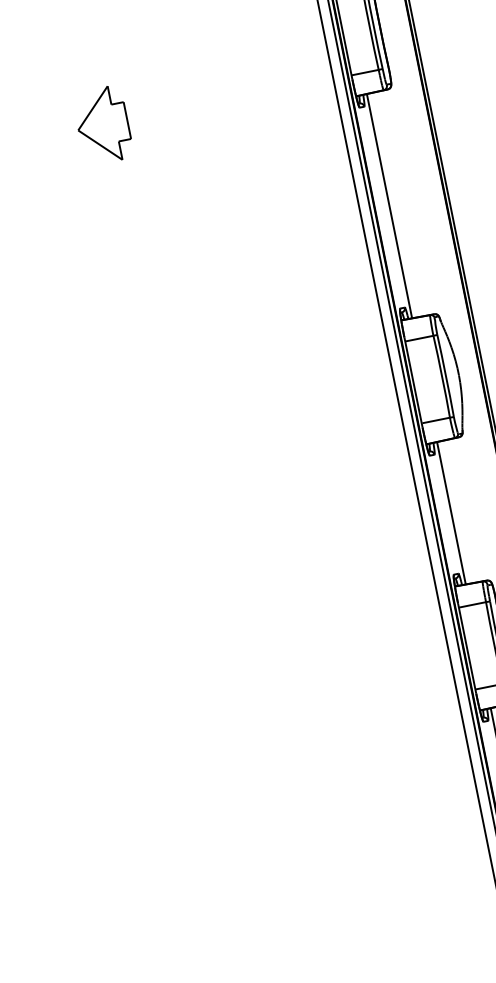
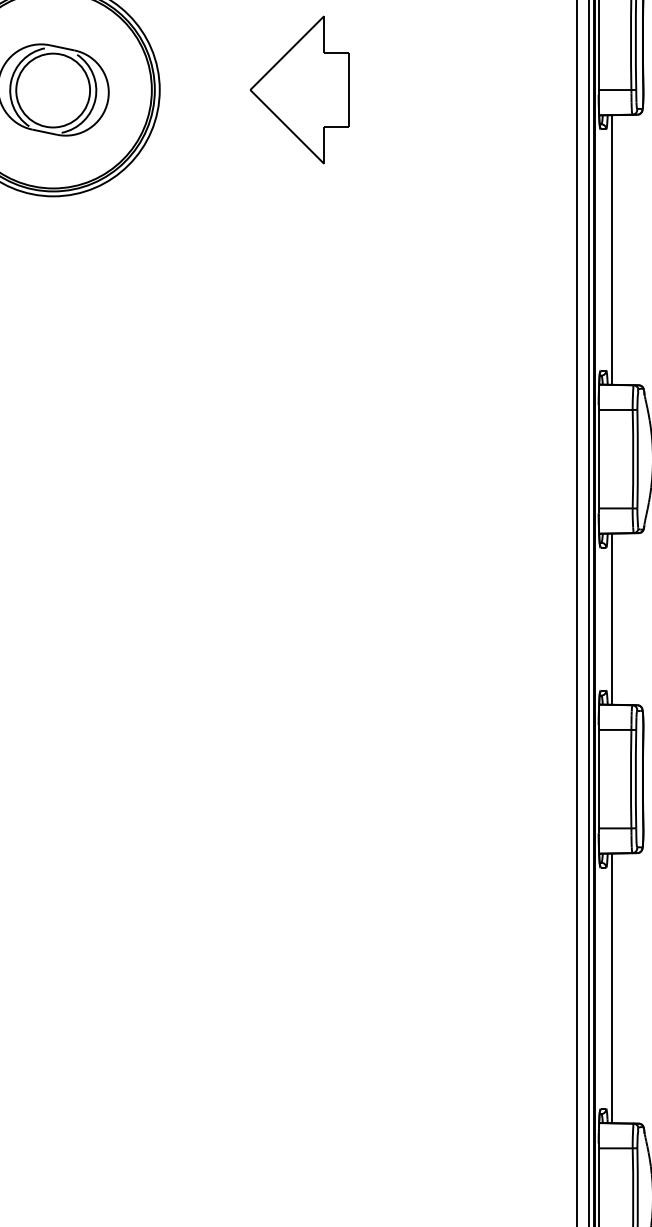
part: (102, 125) -> (299, 89), size x1.67

